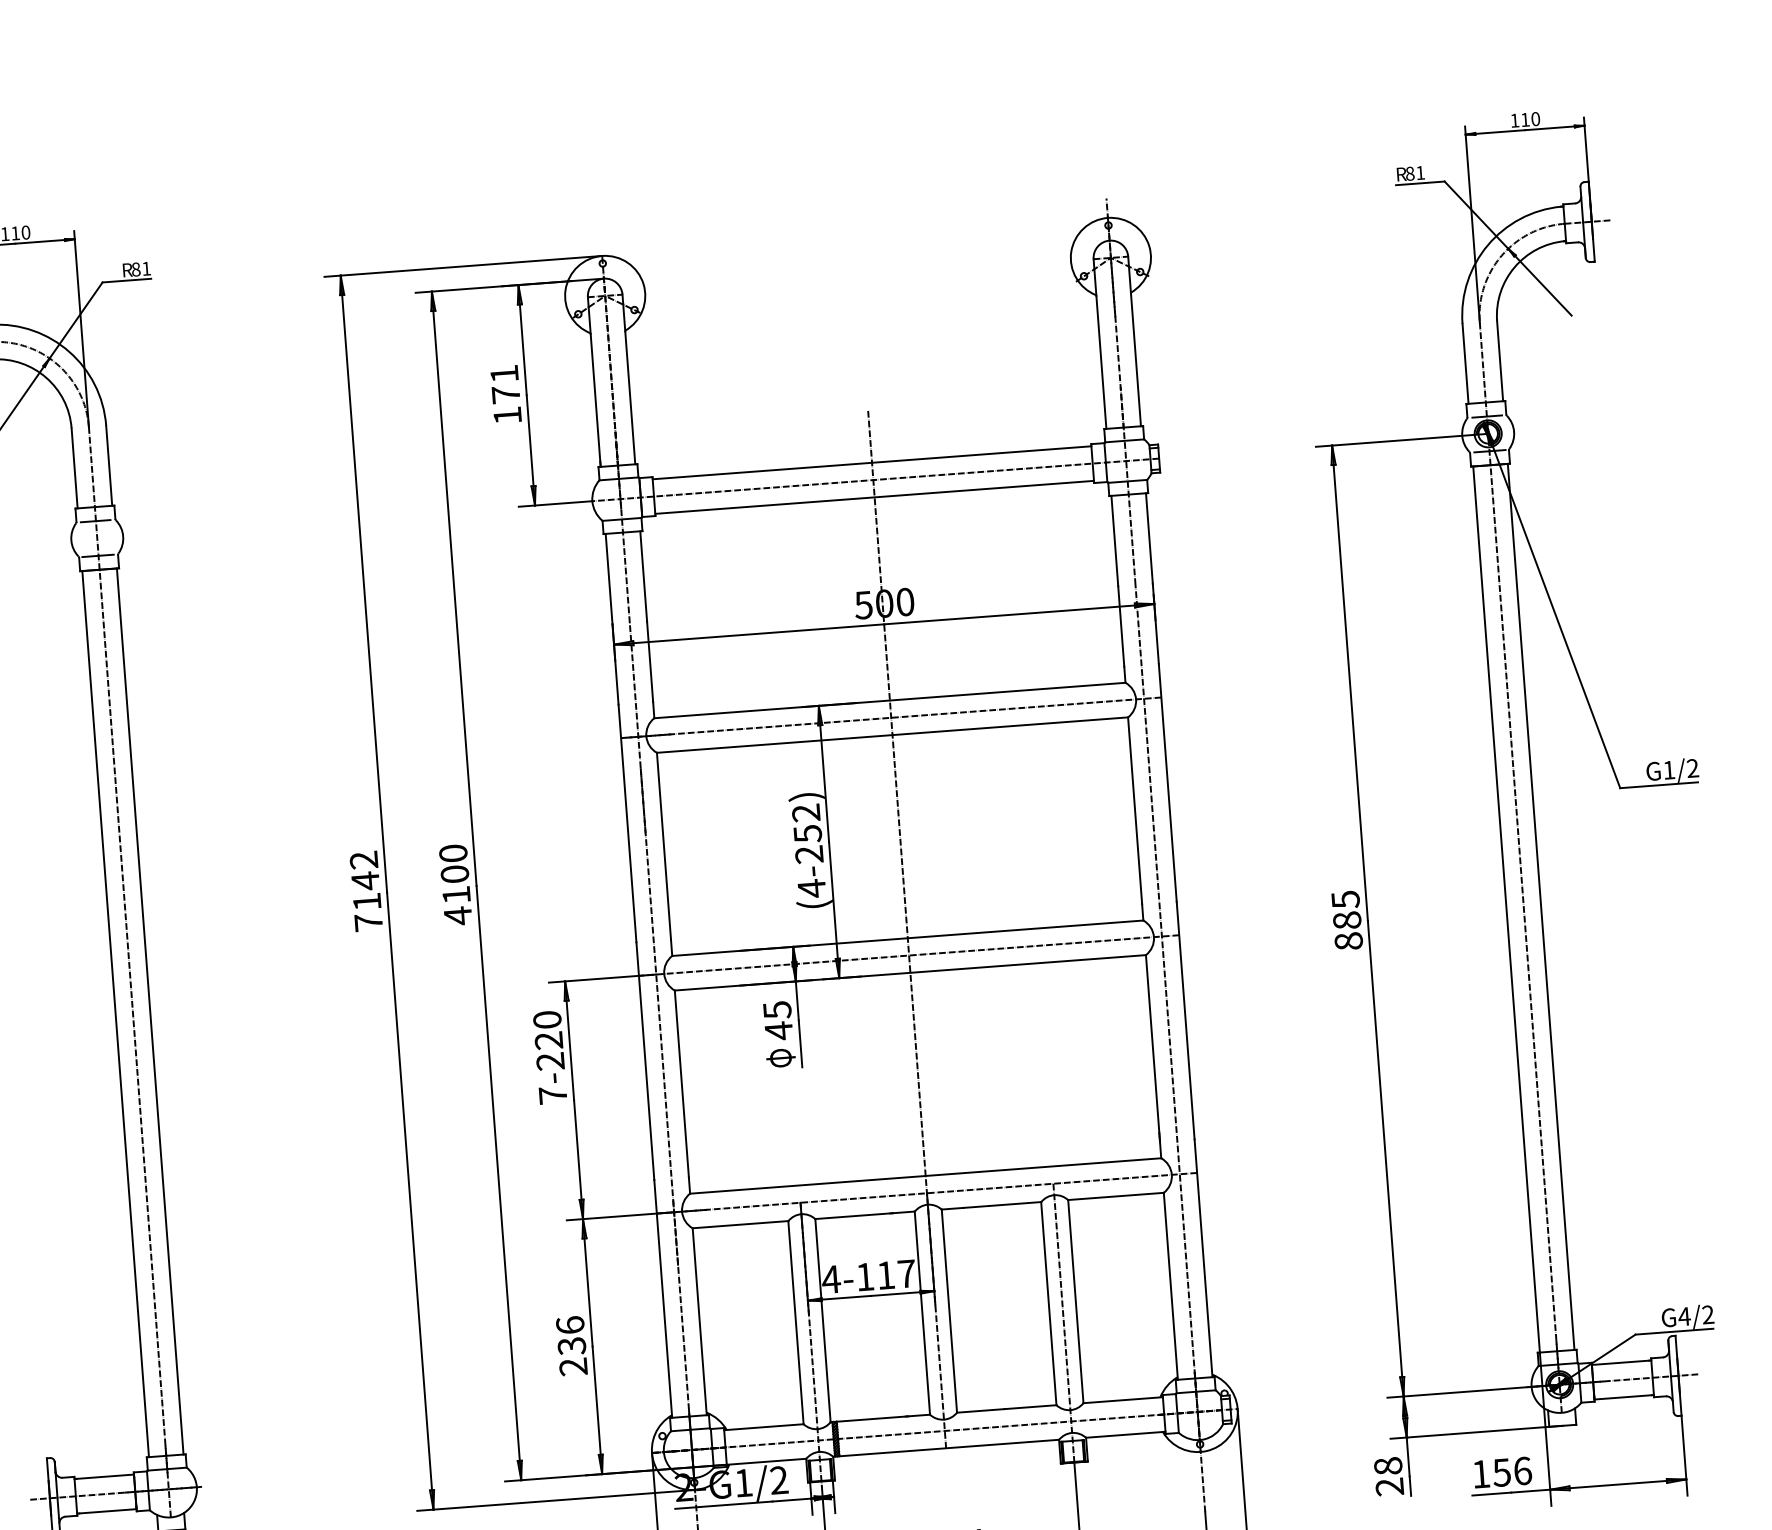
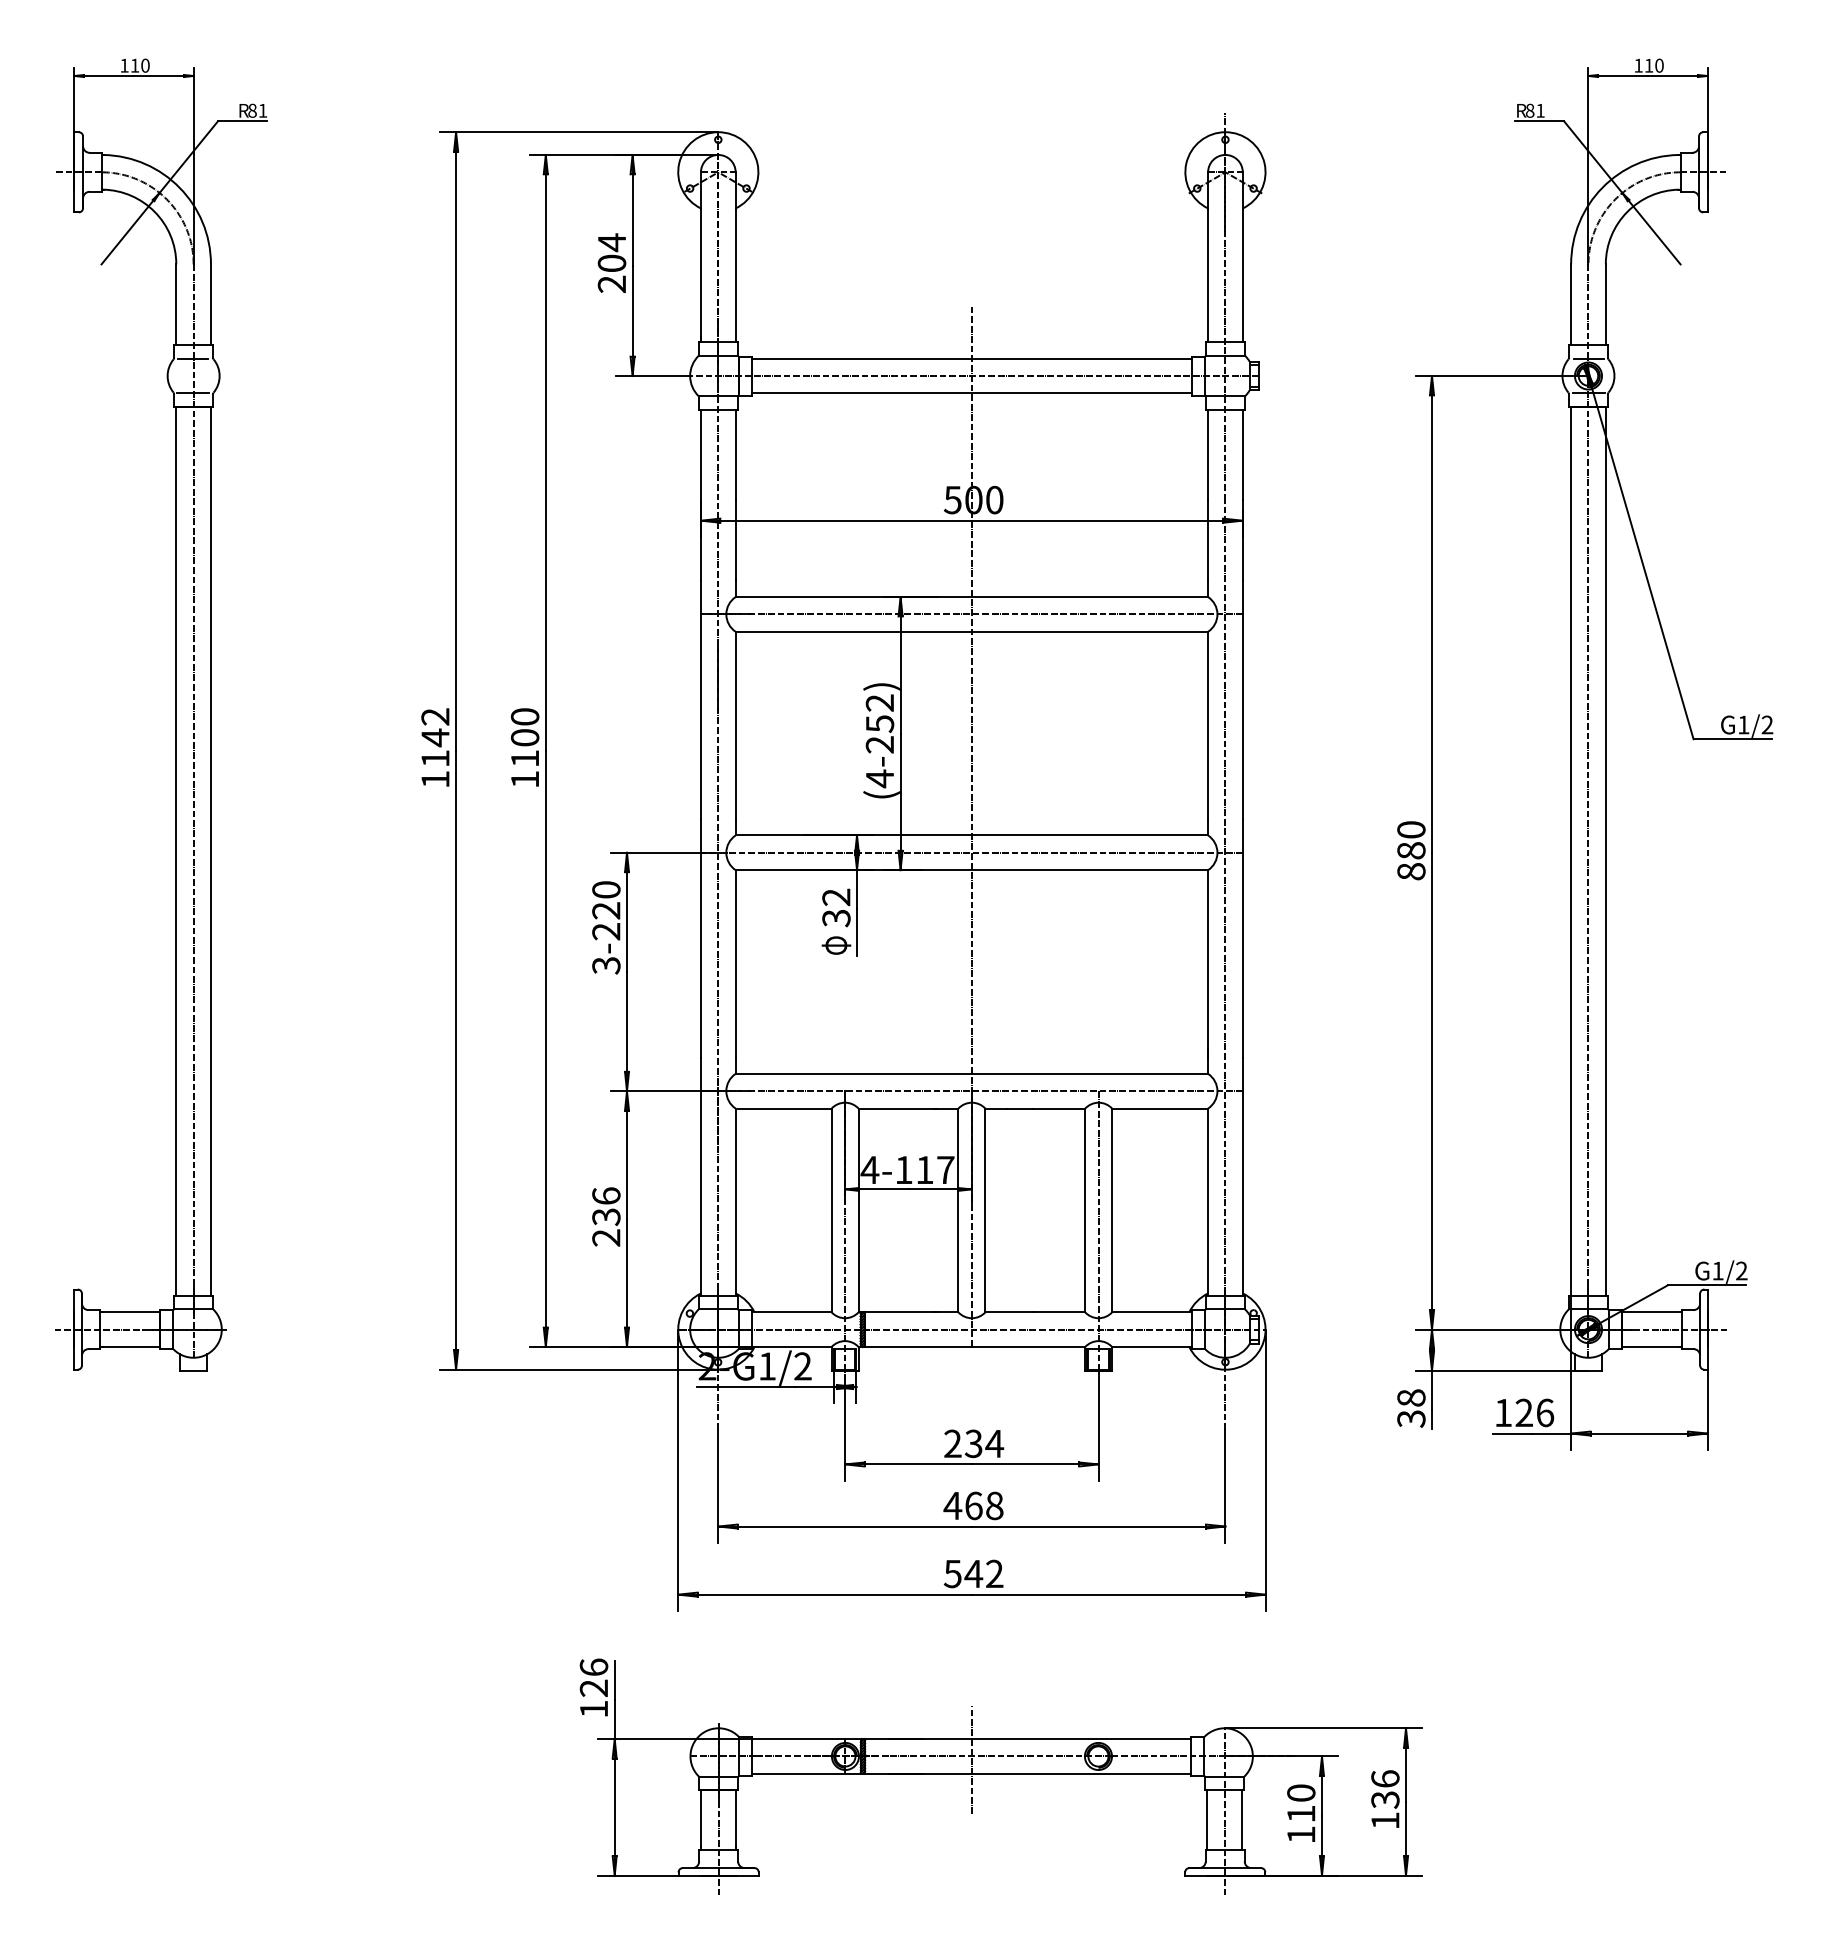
text: (505, 394) -> (611, 263), 171 -> 204
text: (1345, 899) -> (1411, 829), 885 -> 880
text: (457, 915) -> (524, 779), 4100 -> 1100
text: (368, 922) -> (435, 779), 7142 -> 1142
text: (778, 1020) -> (836, 907), 45 -> 32
text: (553, 1095) -> (606, 965), 7-220 -> 3-220
text: (1683, 1316) -> (1717, 1270), G4/2 -> G1/2
text: (1501, 1472) -> (1523, 1412), 156 -> 126
text: (1389, 1486) -> (1411, 1418), 28 -> 38

